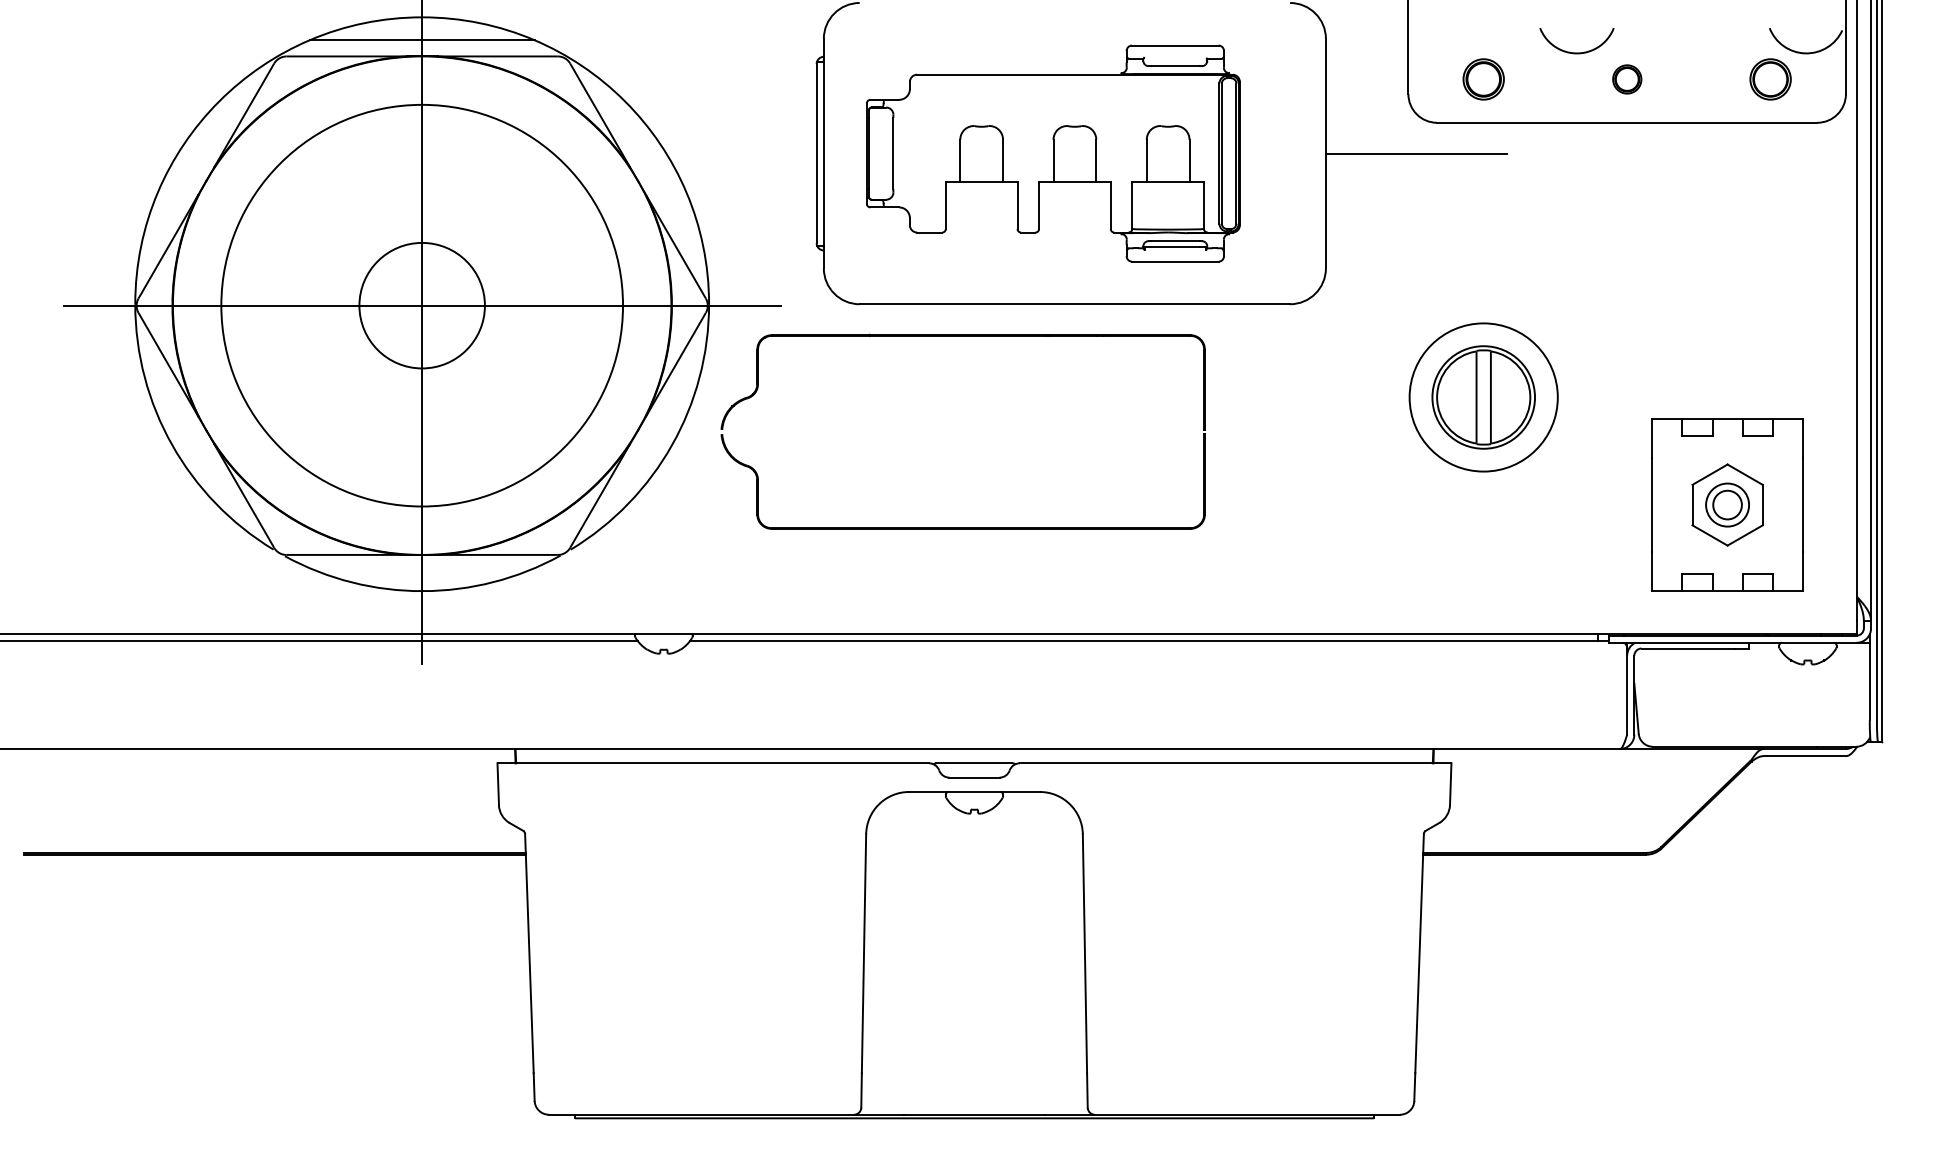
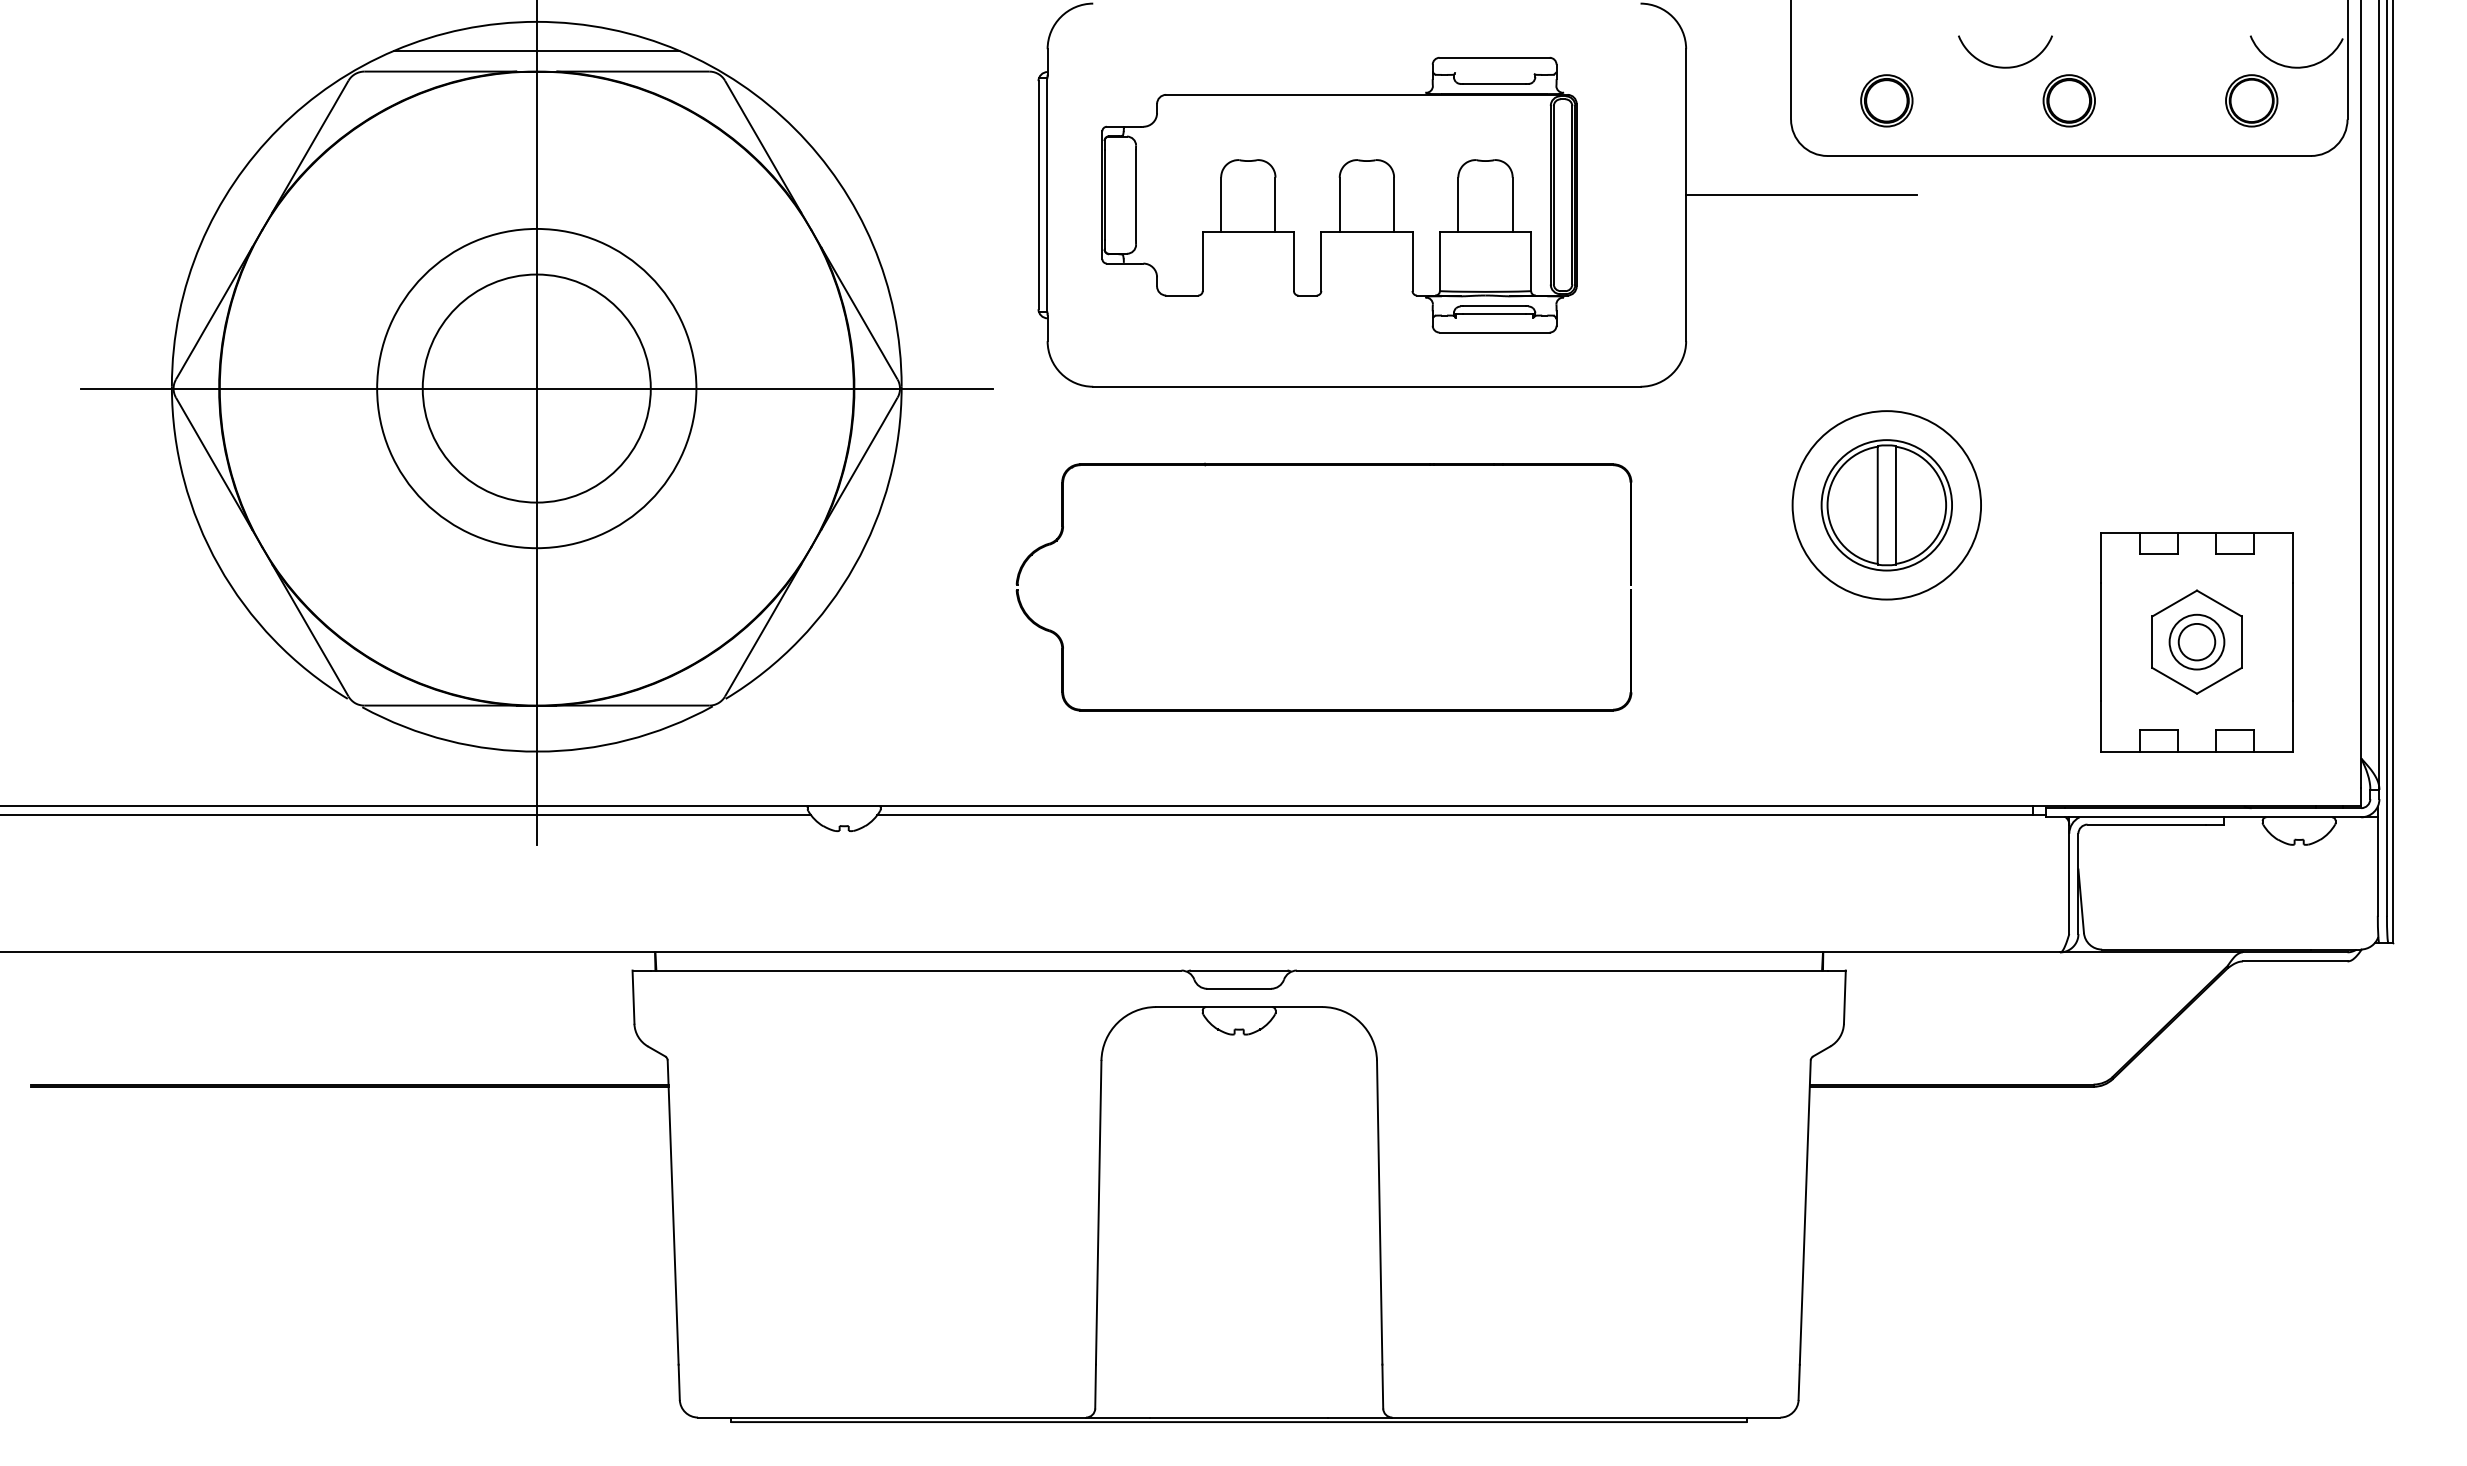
part: (1627, 79) -> (2069, 100), size x1.43
circle: (421, 305) -> (535, 388), size x0.62
circle: (421, 305) -> (535, 388), size x1.43
part: (962, 336) -> (1323, 465), moved

